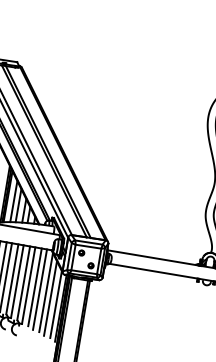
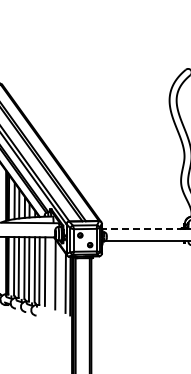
line: (153, 258) -> (142, 229), solid -> dashed
line: (39, 289) -> (49, 272), removed
line: (49, 297) -> (59, 278), removed

